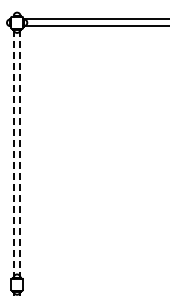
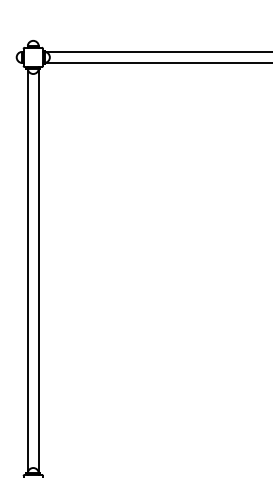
line: (13, 154) -> (27, 272), dashed -> solid
line: (20, 154) -> (38, 272), dashed -> solid

